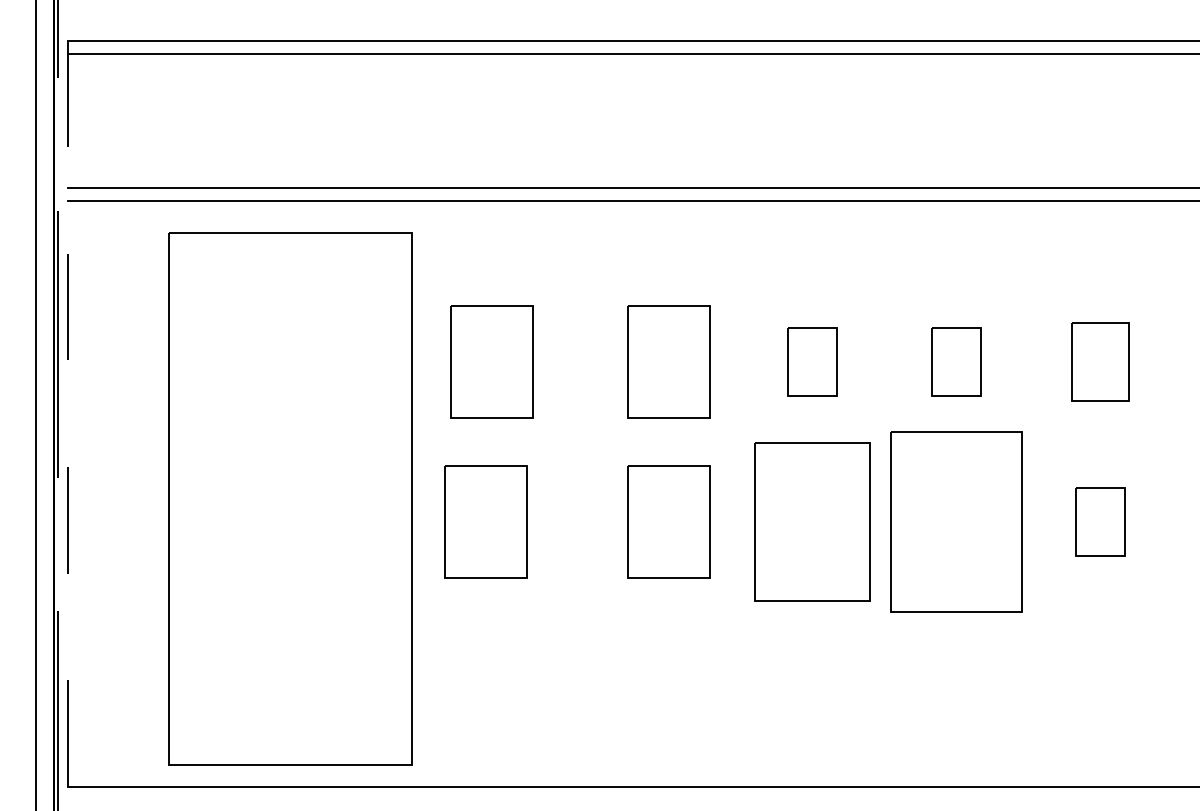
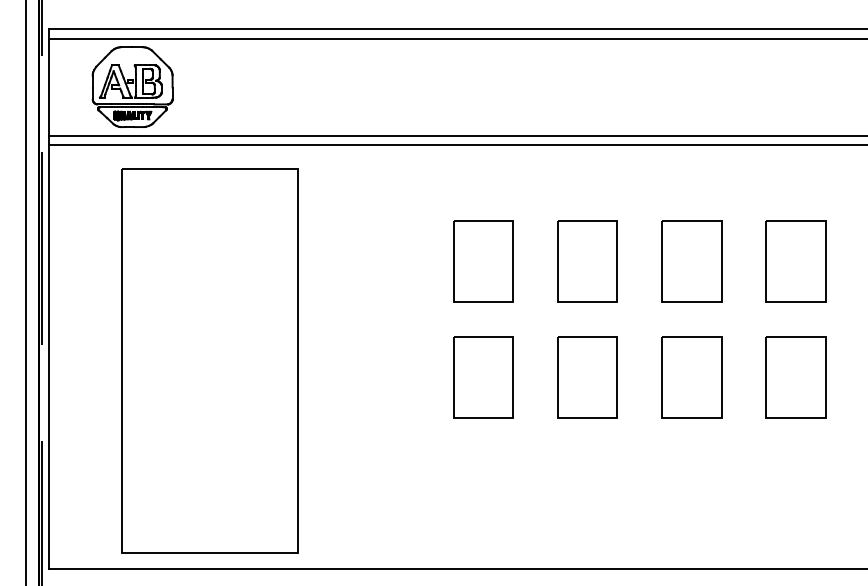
part: (183, 120) -> (132, 86), added
part: (491, 361) -> (355, 261), removed
part: (812, 361) -> (587, 261), size x1.67
part: (956, 361) -> (691, 261), size x1.67
part: (1100, 361) -> (795, 261), size x1.43
line: (67, 413) -> (48, 298), dashed -> solid
part: (485, 521) -> (351, 376), removed
part: (812, 521) -> (587, 376), size x0.71
part: (956, 521) -> (691, 376), size x0.62
part: (1100, 521) -> (795, 376), size x1.67

